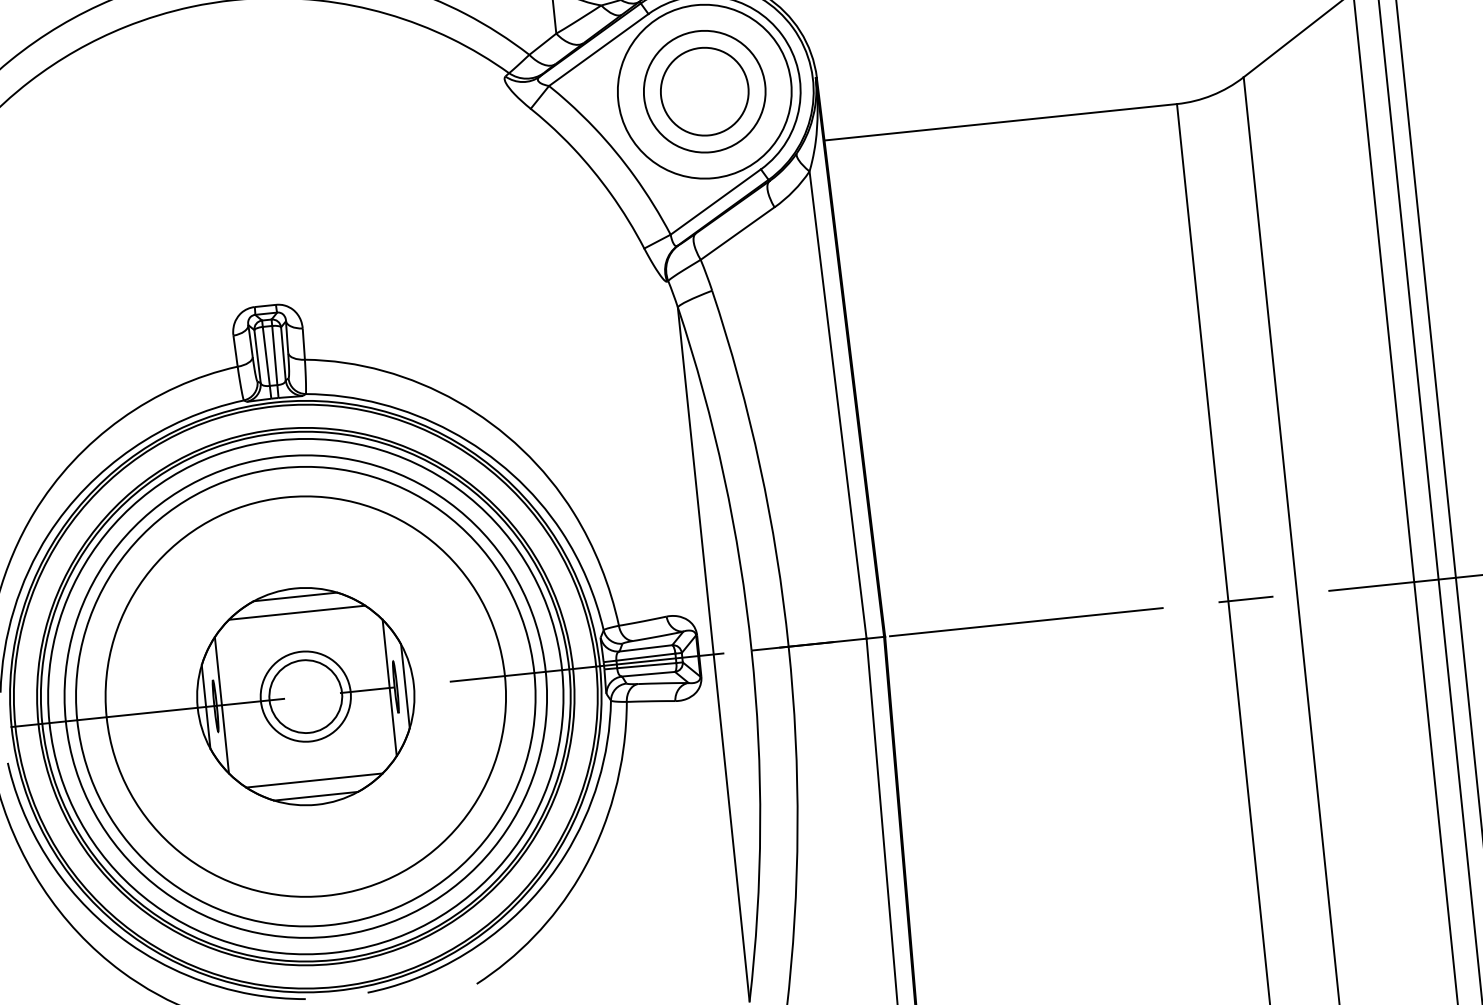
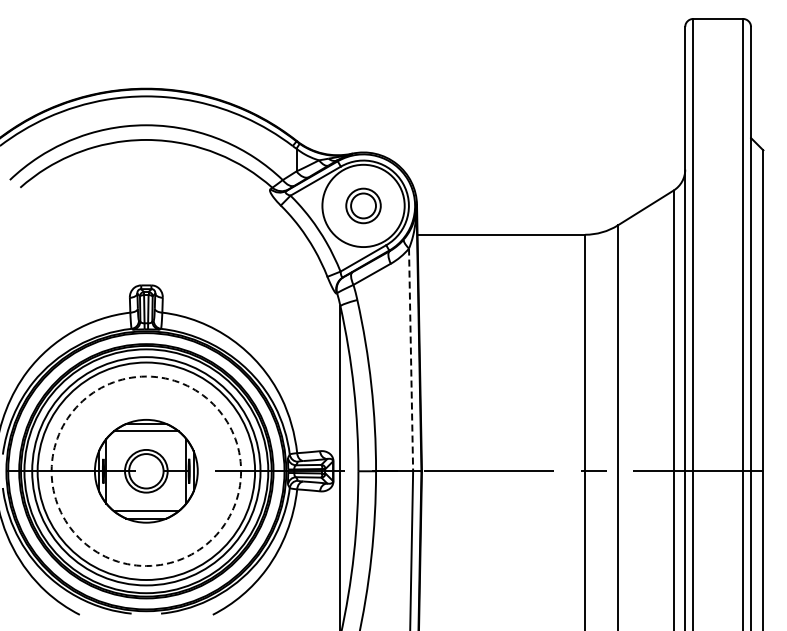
part: (704, 90) -> (363, 205), size x0.6
line: (839, 406) -> (411, 360), solid -> dashed
circle: (306, 697) -> (146, 471), solid -> dashed

